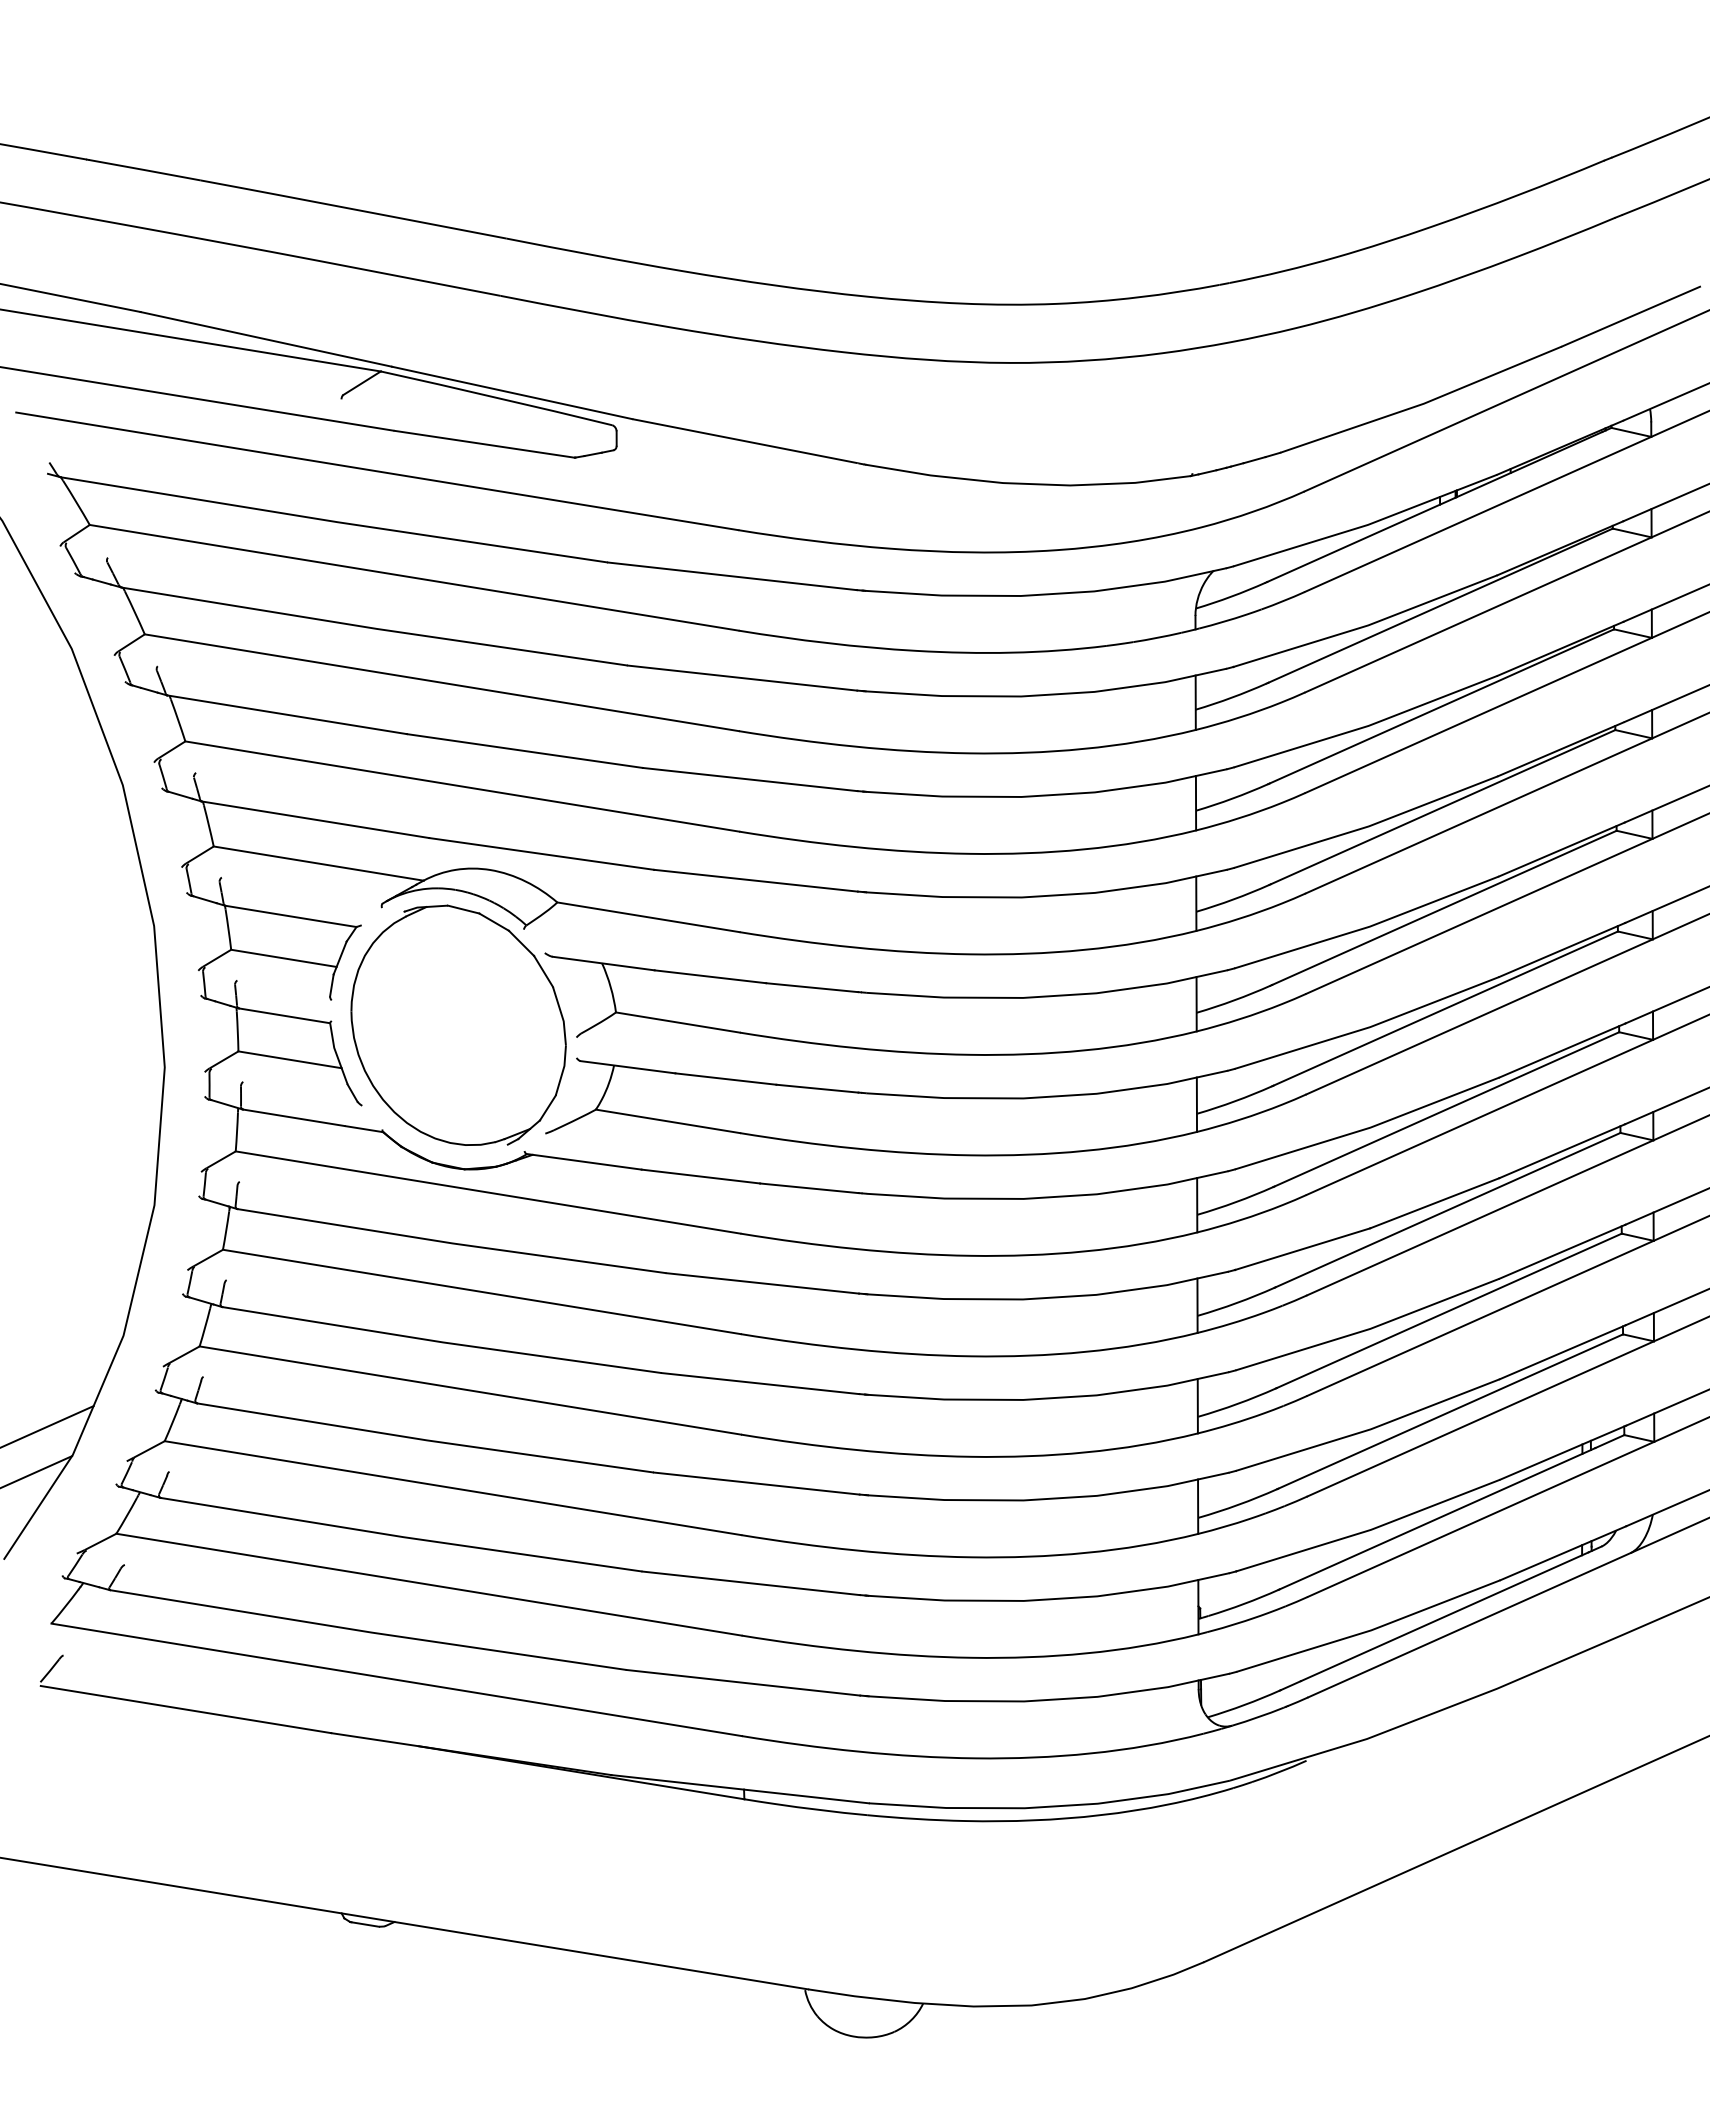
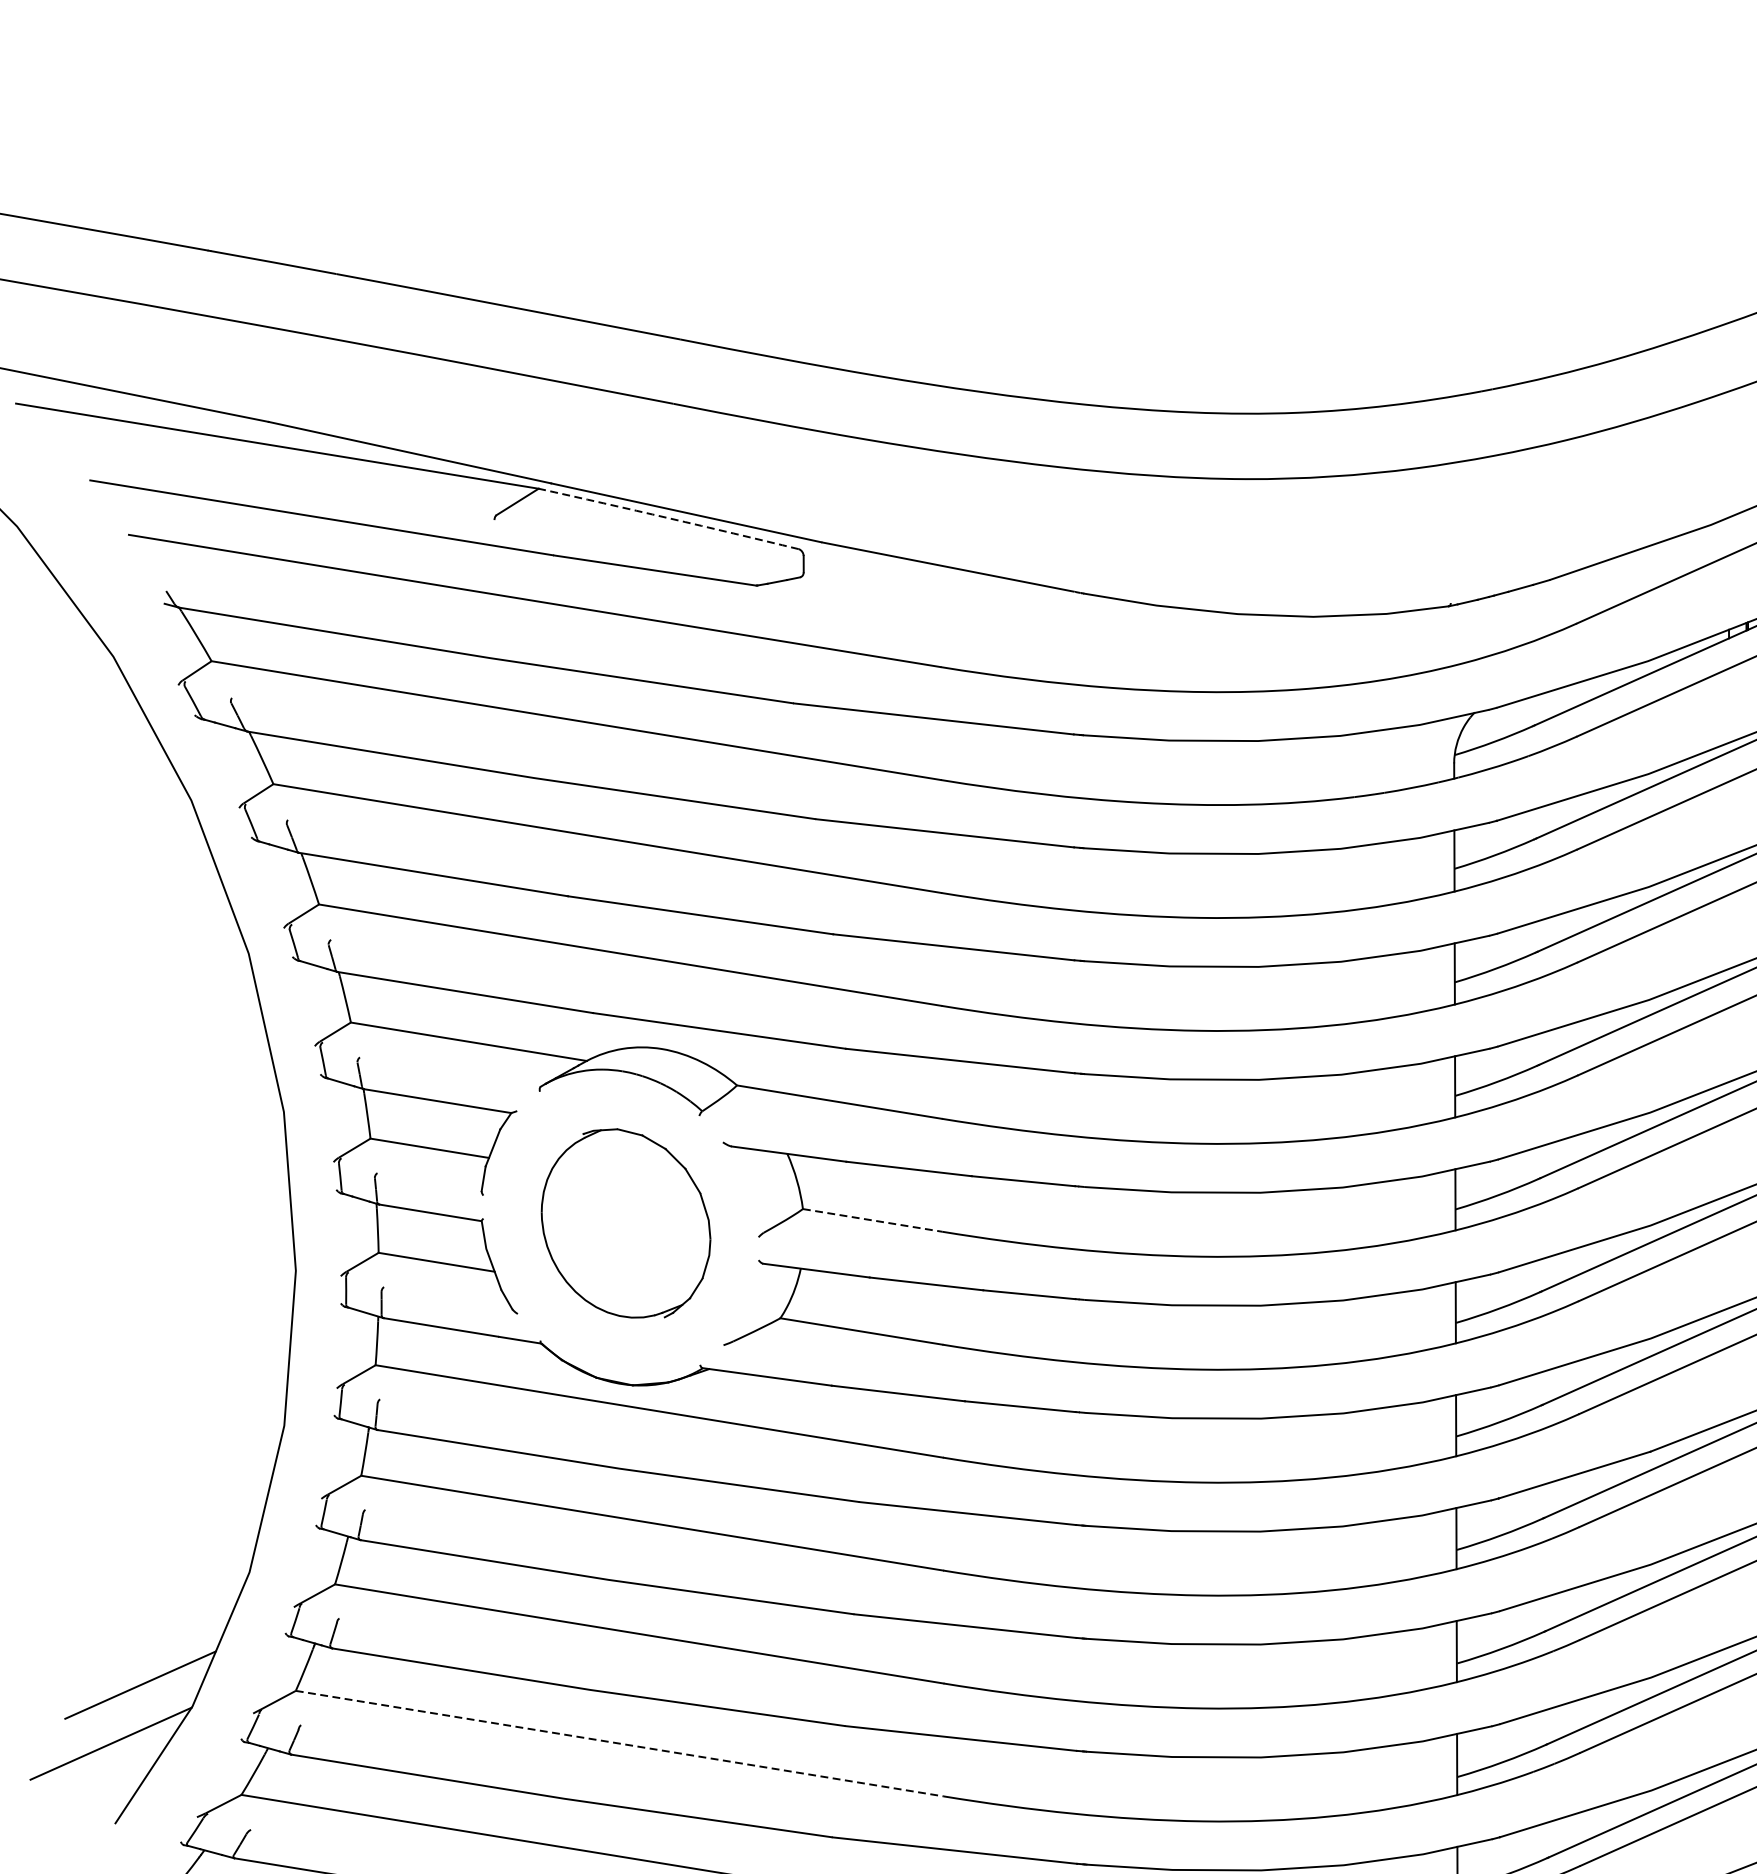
arc: (496, 397) -> (668, 517), solid -> dashed
line: (677, 1022) -> (872, 1220), solid -> dashed
part: (458, 1024) -> (625, 1222), size x0.7
line: (453, 1488) -> (620, 1744), solid -> dashed

